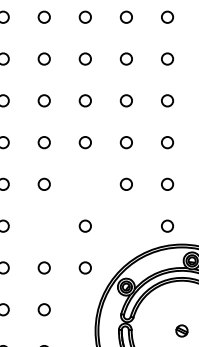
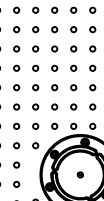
circle: (84, 183) -> (35, 106), added
circle: (43, 224) -> (16, 125), added
circle: (125, 224) -> (54, 125), added

